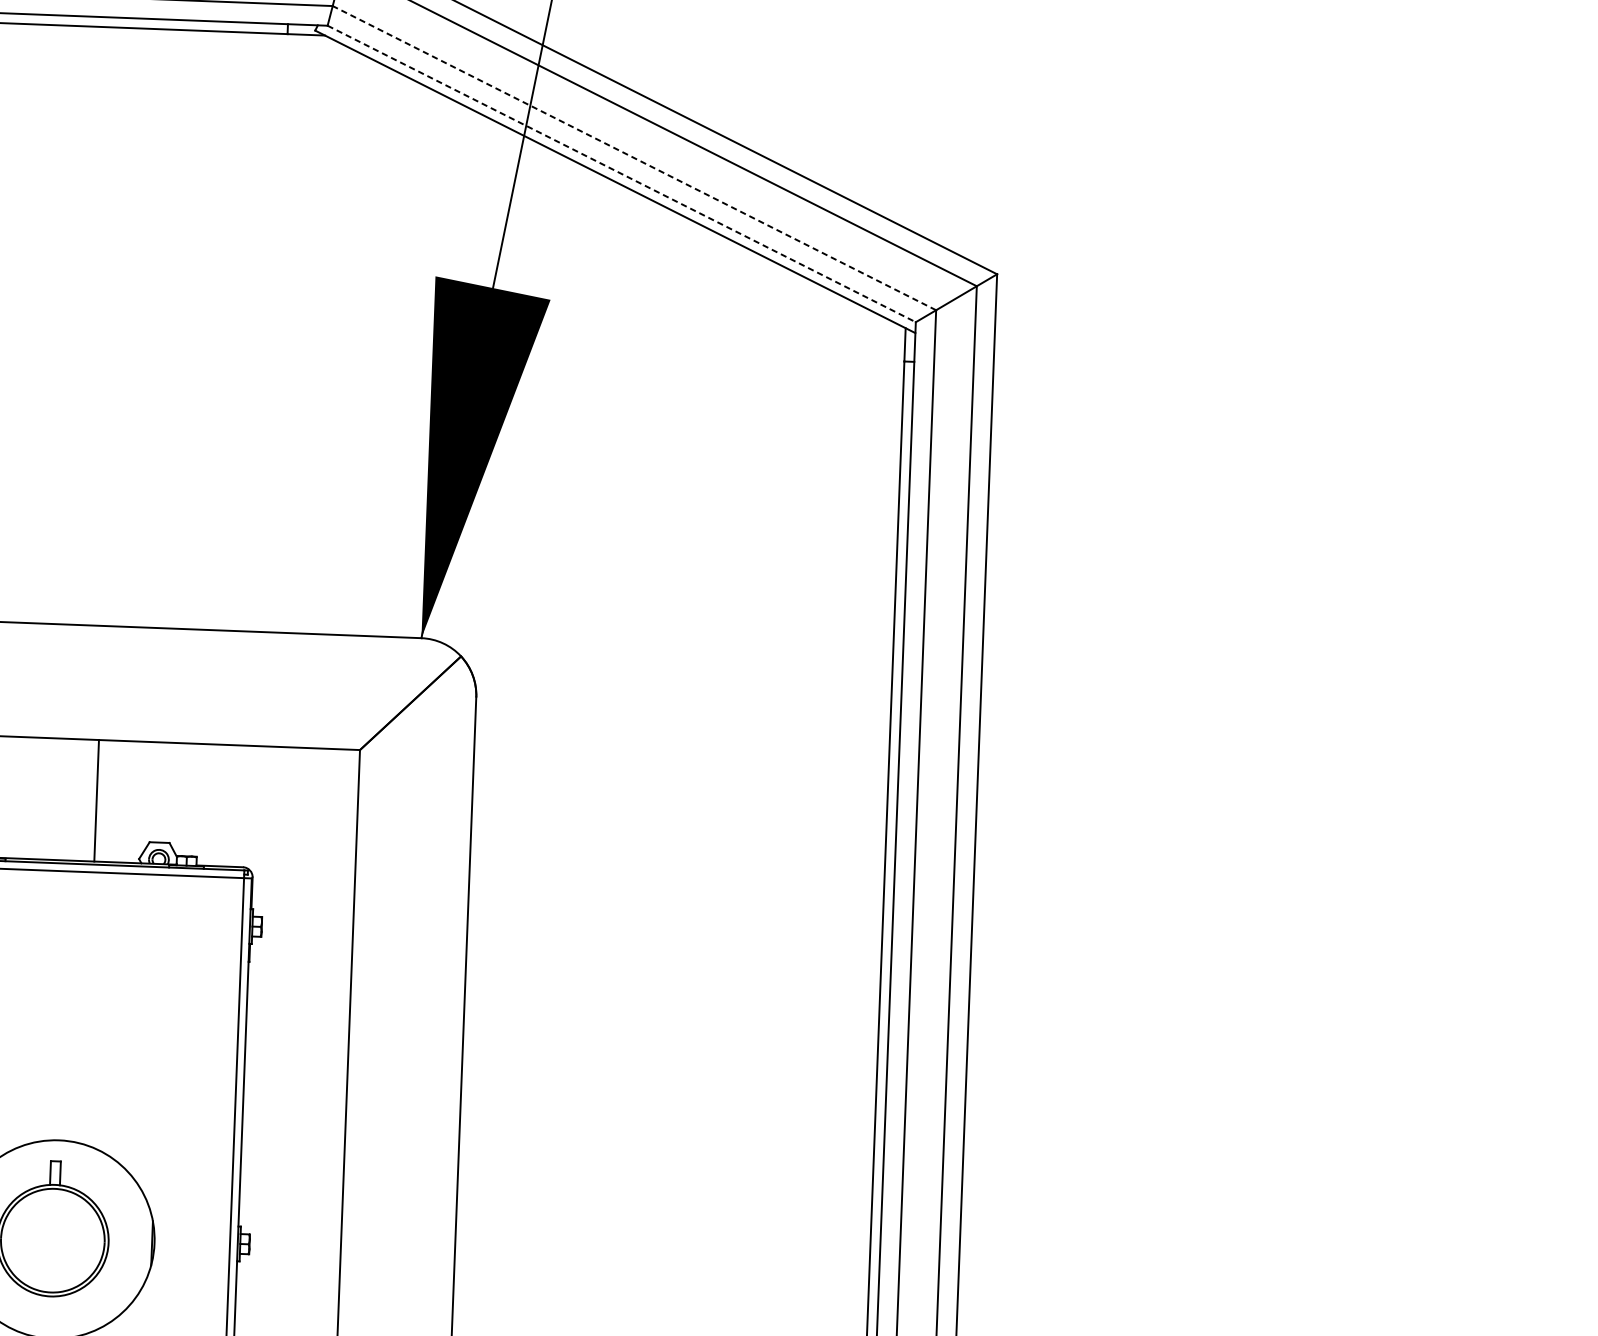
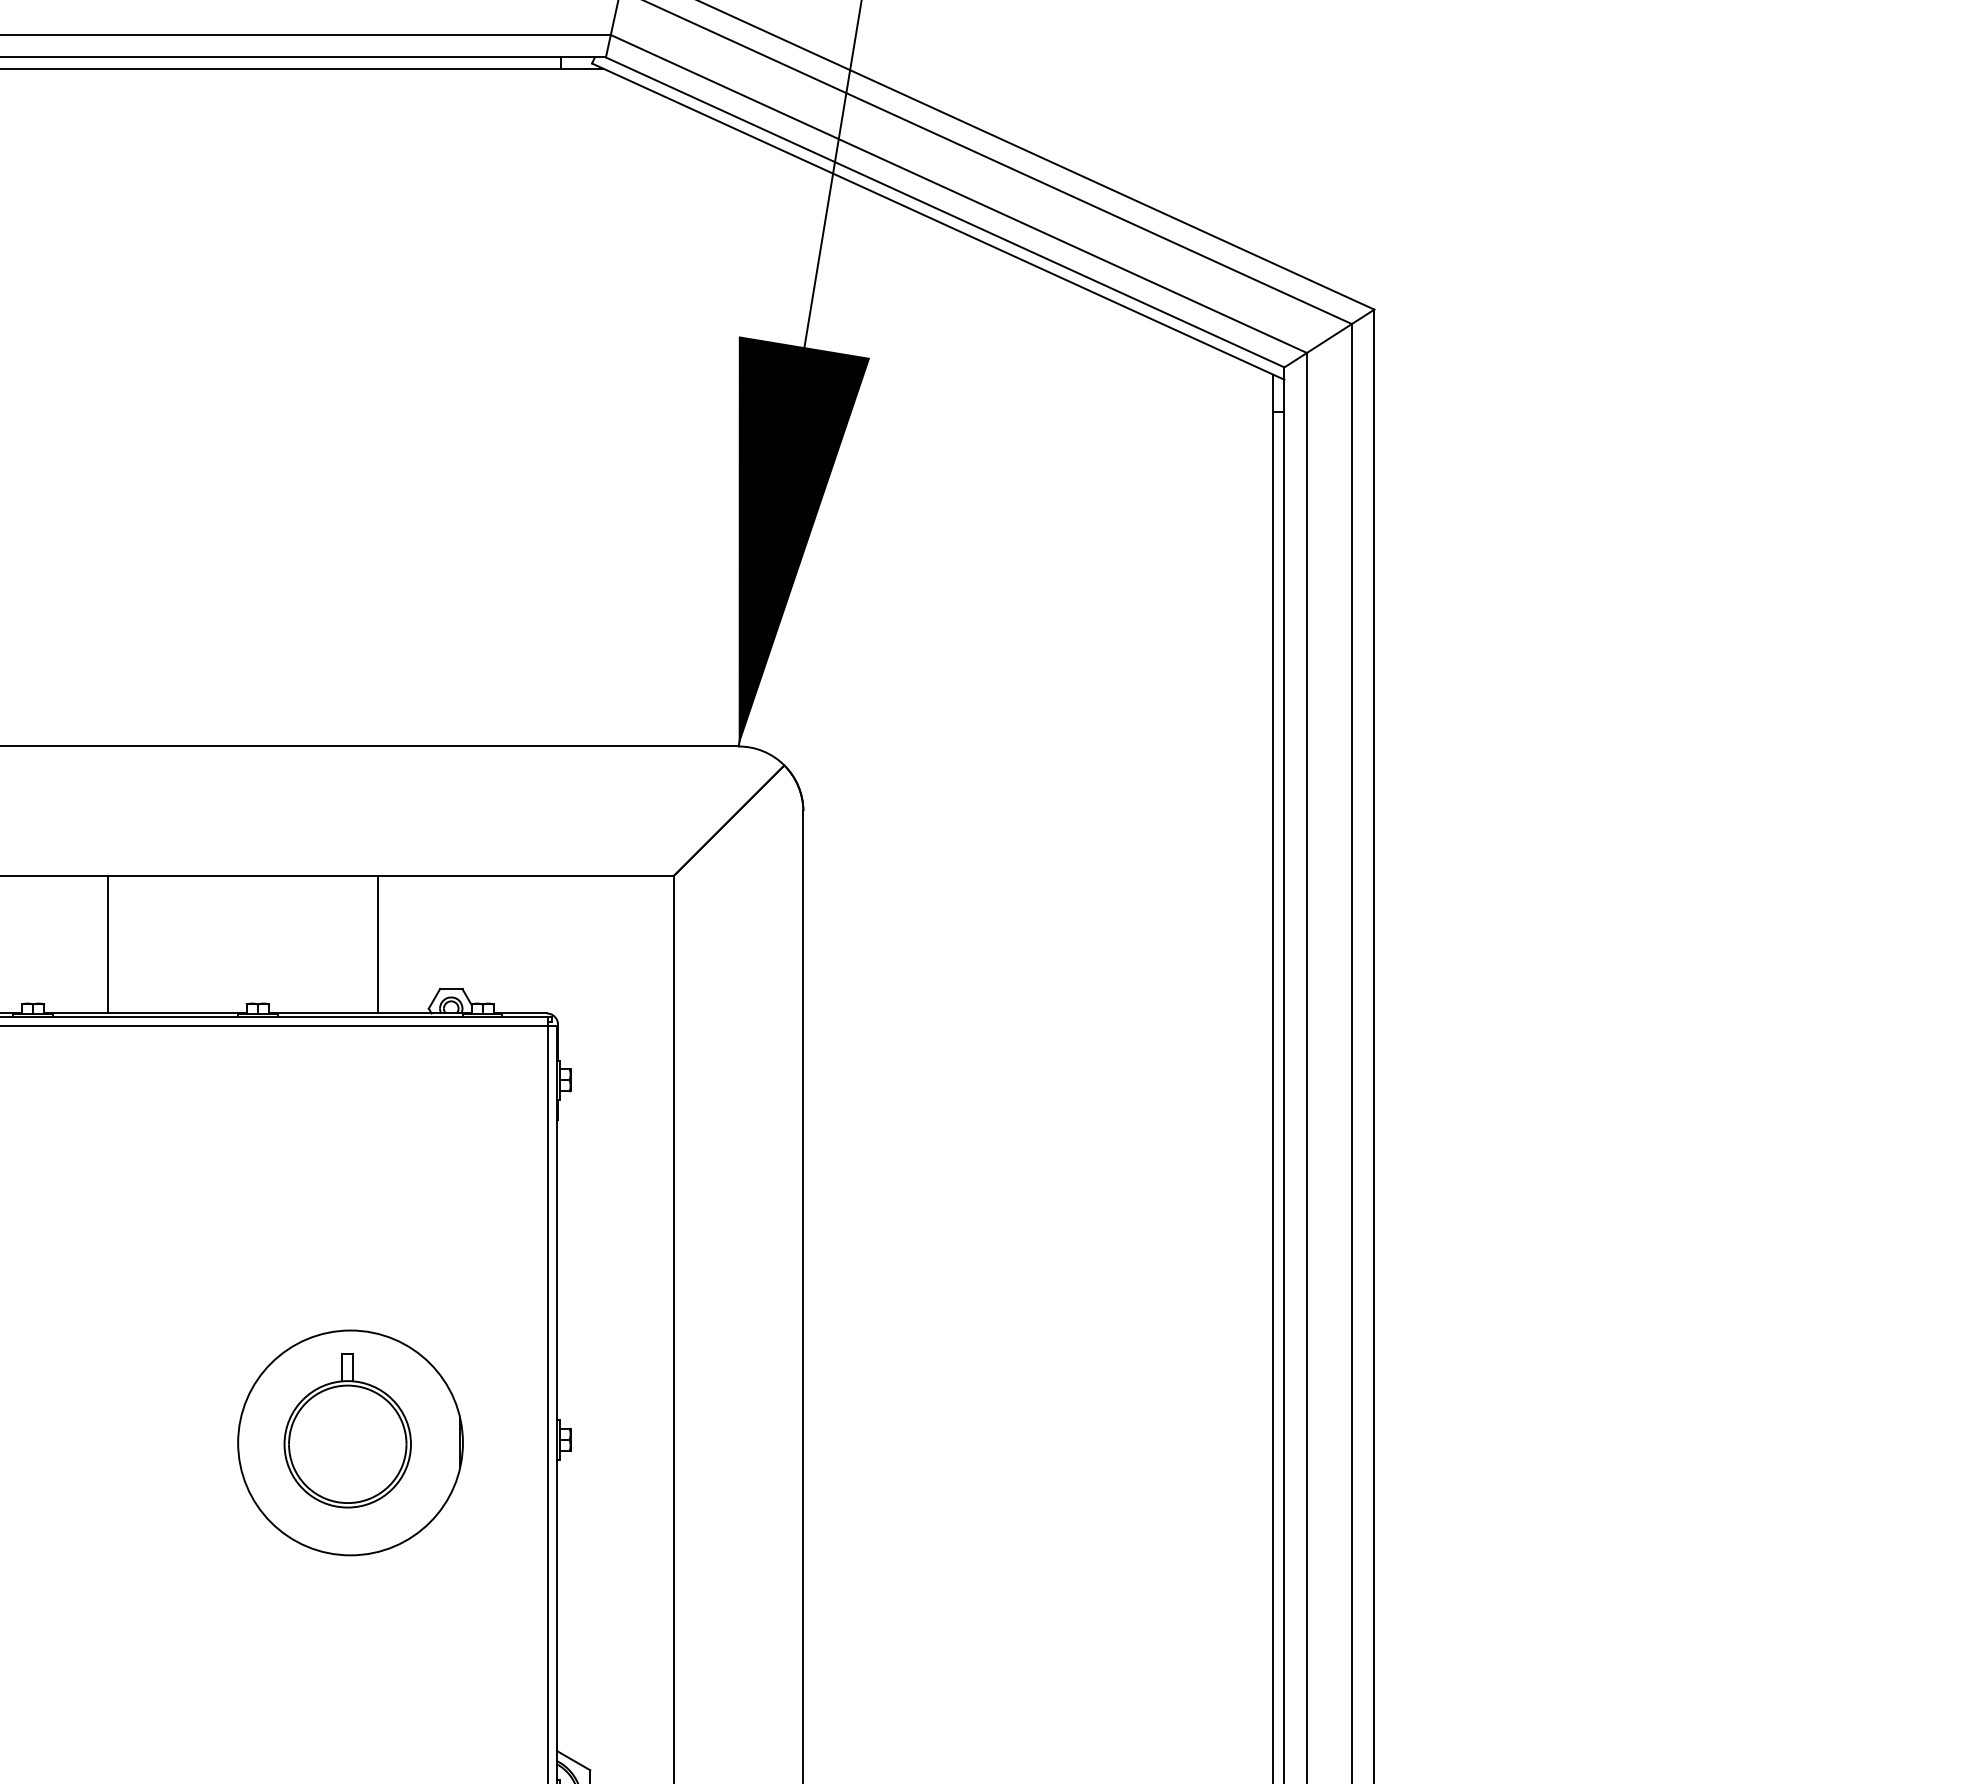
line: (634, 157) -> (958, 193), dashed -> solid
line: (622, 174) -> (945, 212), dashed -> solid

